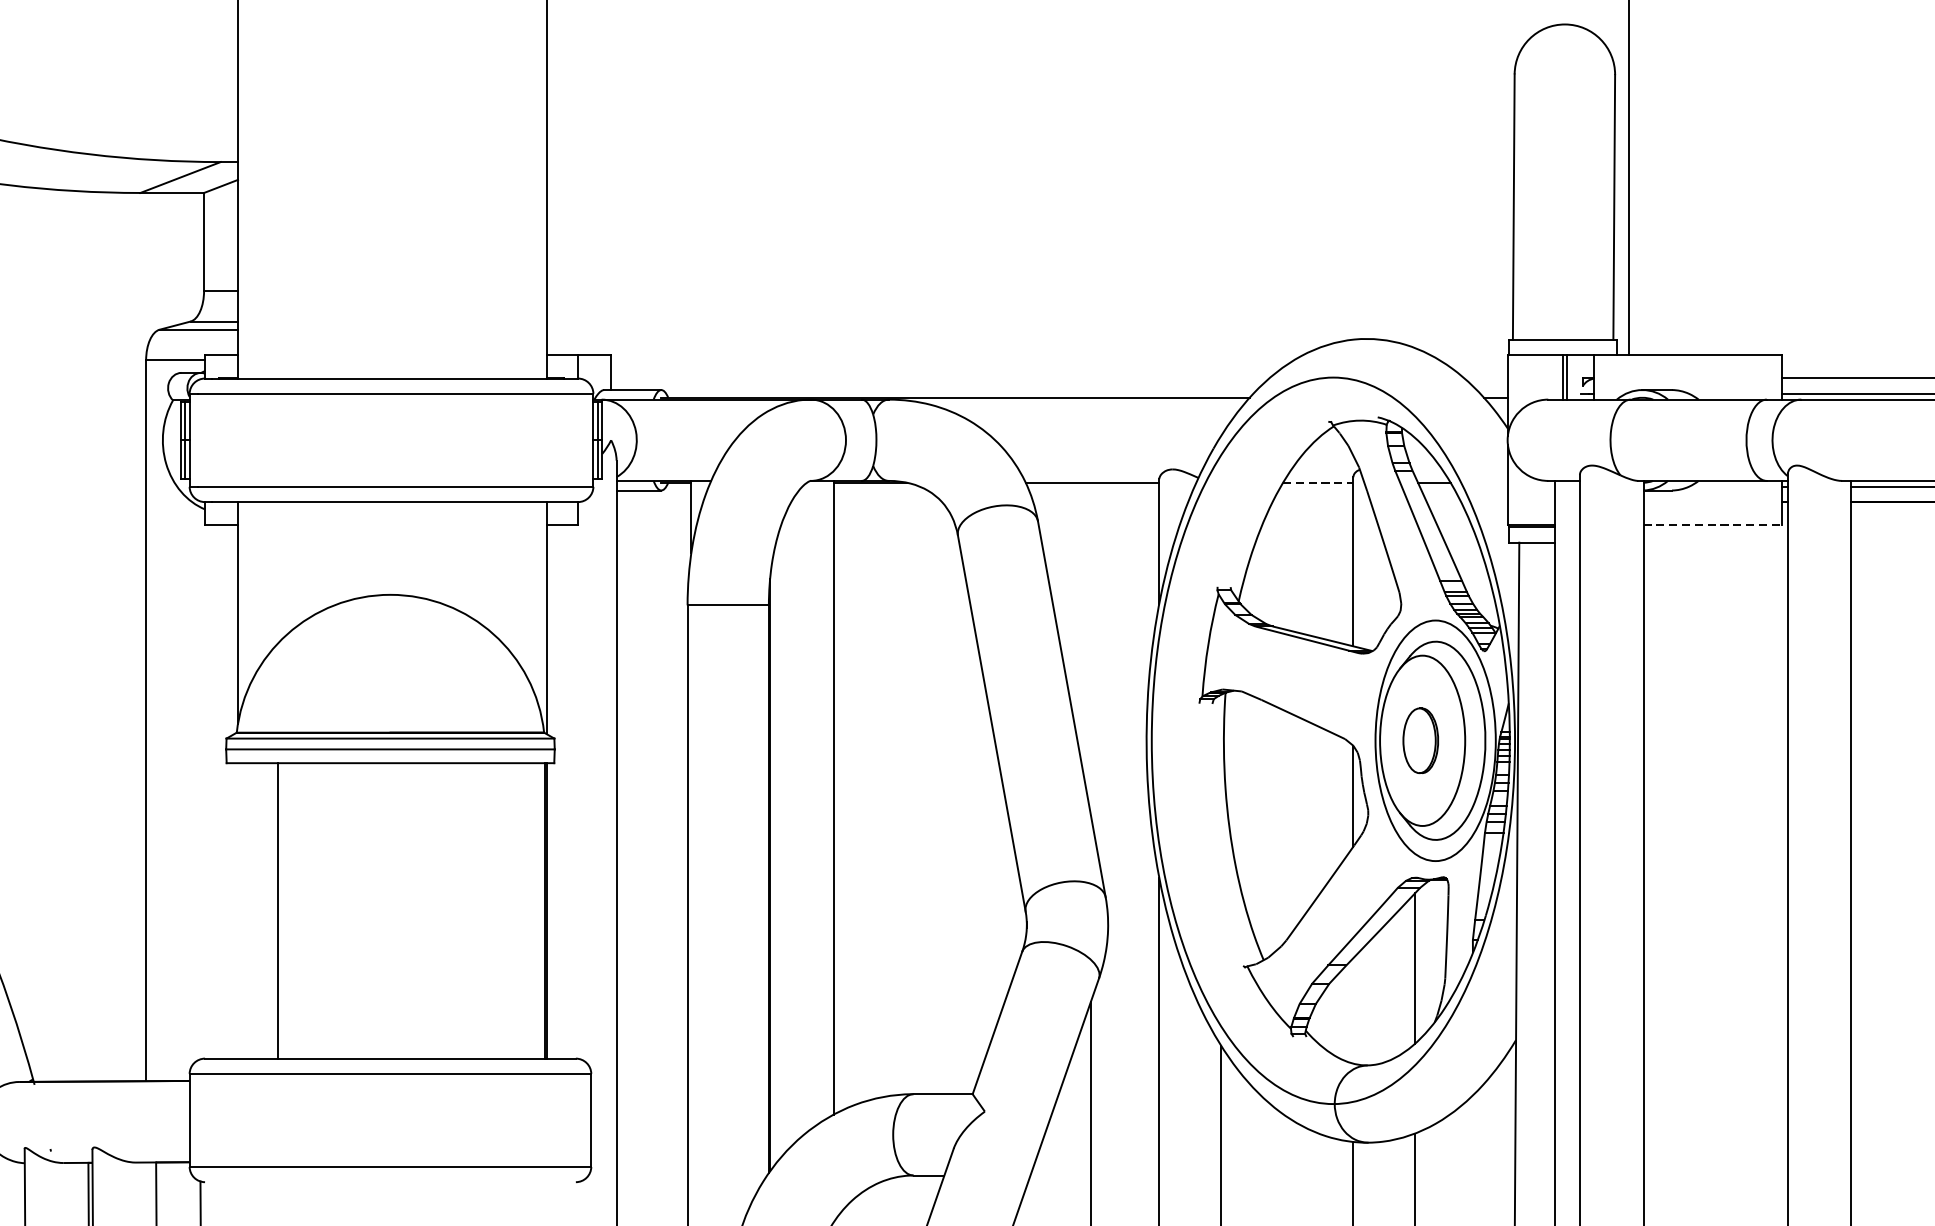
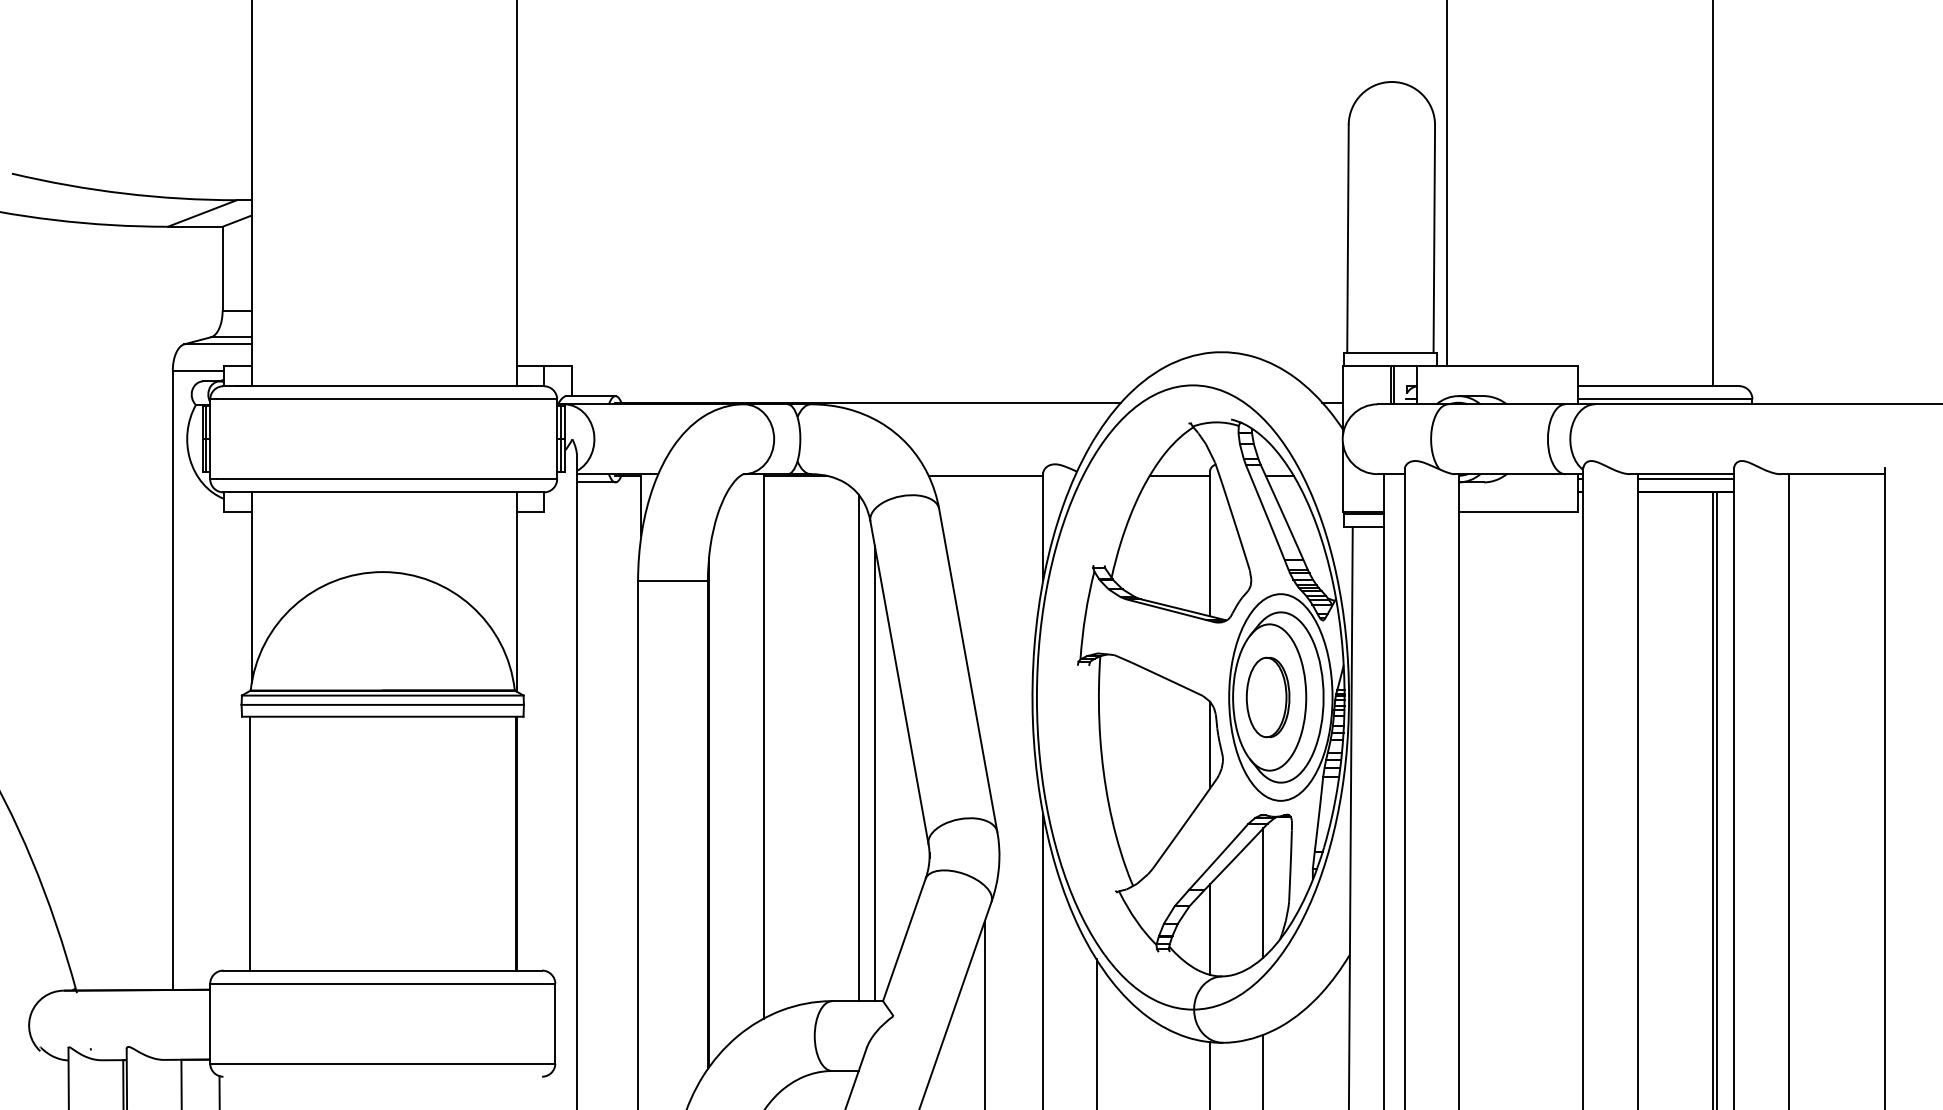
line: (1318, 482) -> (1180, 475), dashed -> solid
line: (1713, 525) -> (1519, 512), dashed -> solid
part: (1420, 740) -> (1267, 697), size x1.43
line: (944, 798) -> (858, 747), added
line: (962, 829) -> (874, 773), added
line: (277, 910) -> (249, 843), moved
line: (1353, 1010) -> (1210, 929), added

